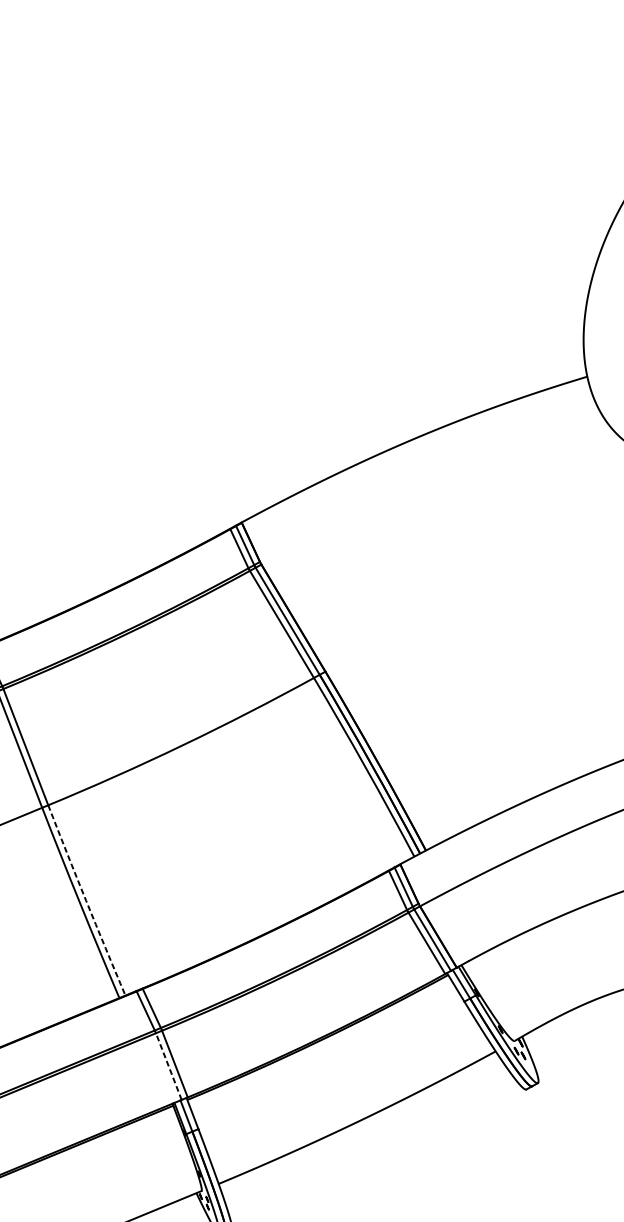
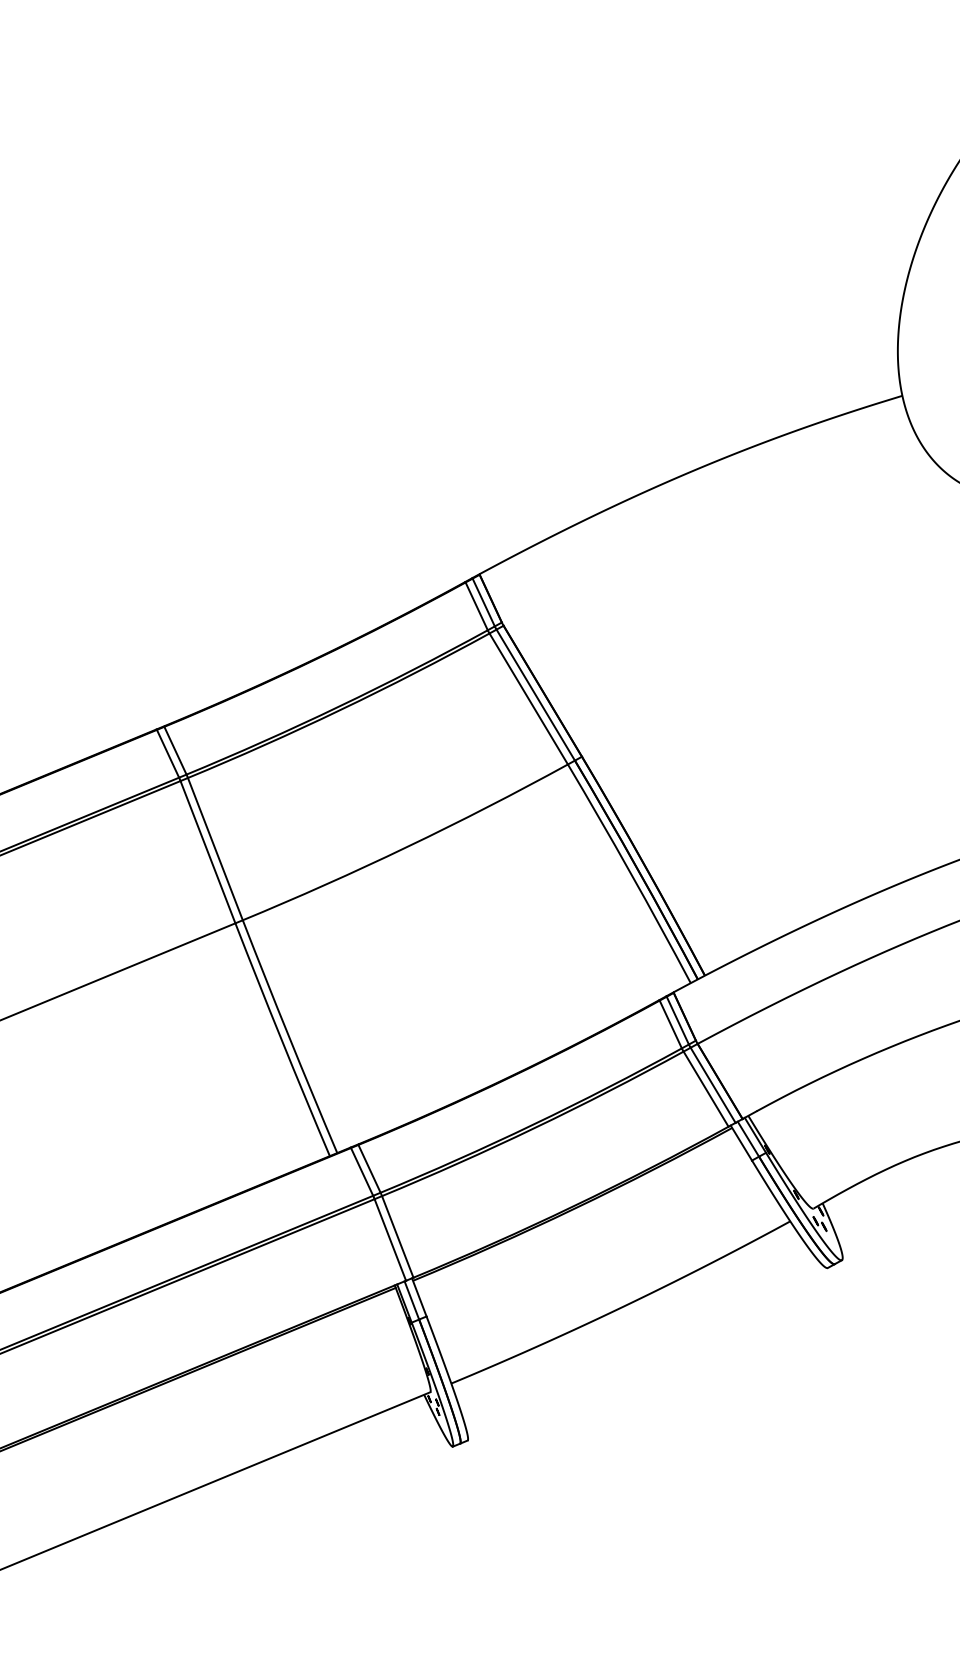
arc: (86, 901) -> (289, 1037), dashed -> solid
line: (168, 1066) -> (390, 1239), dashed -> solid

